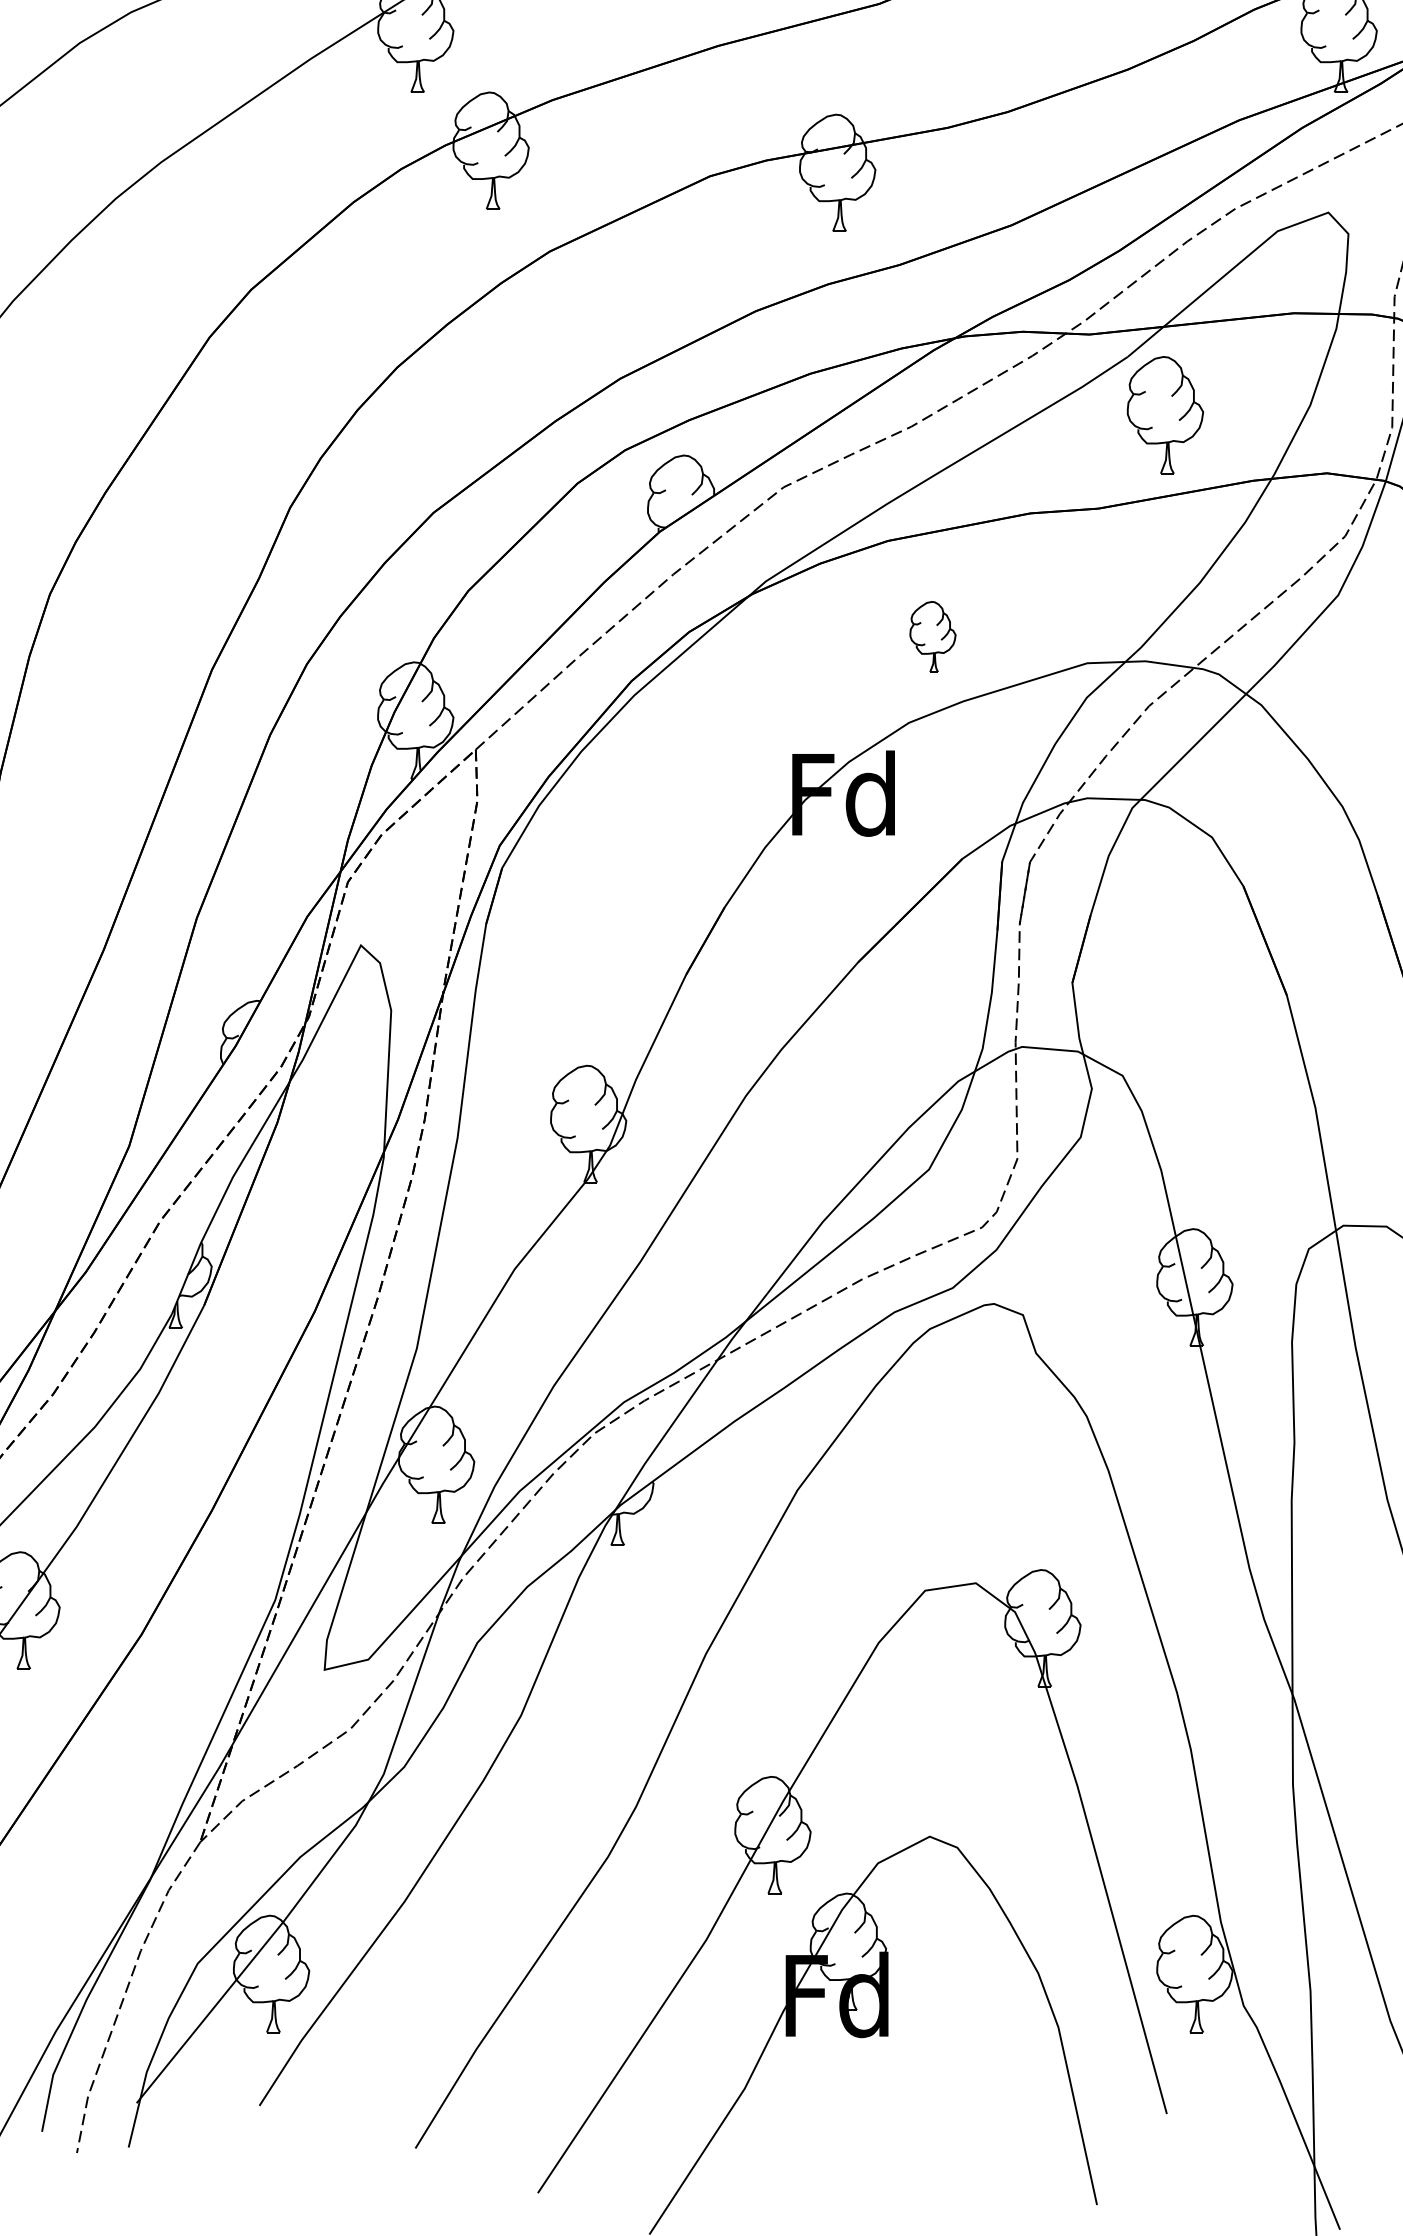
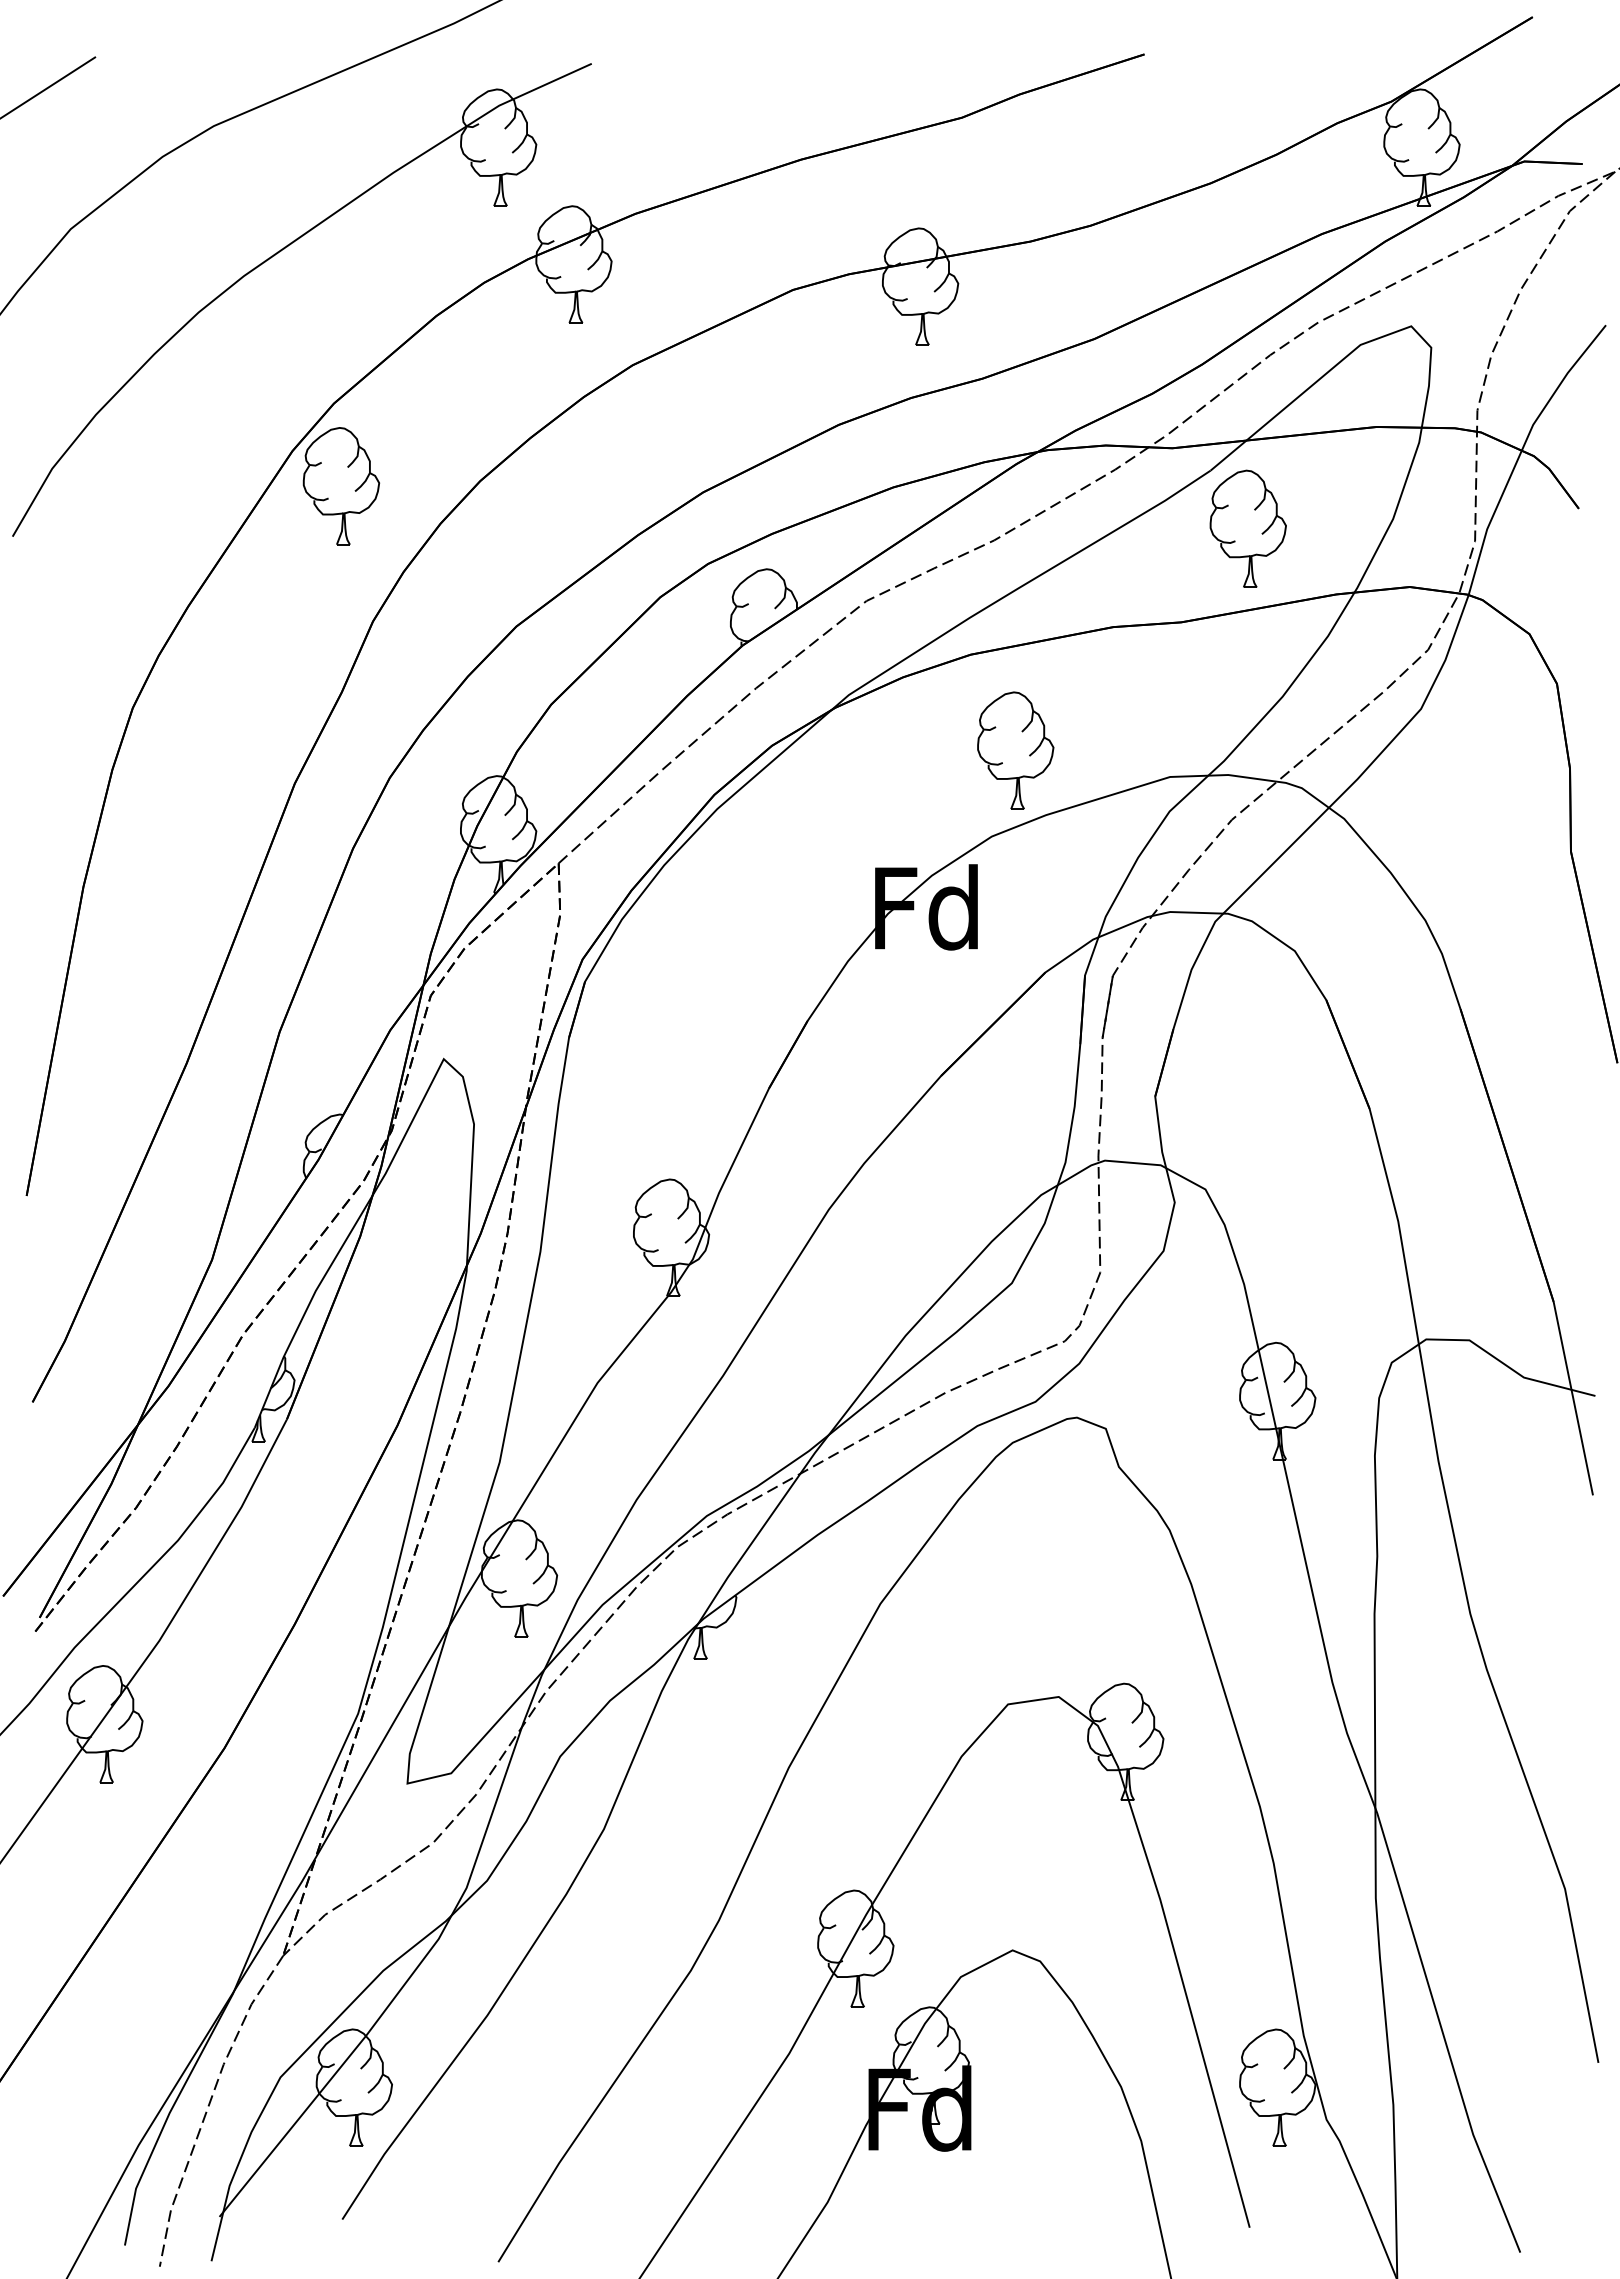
part: (258, 372) -> (341, 486), added
part: (932, 636) -> (1015, 750), size x1.67

